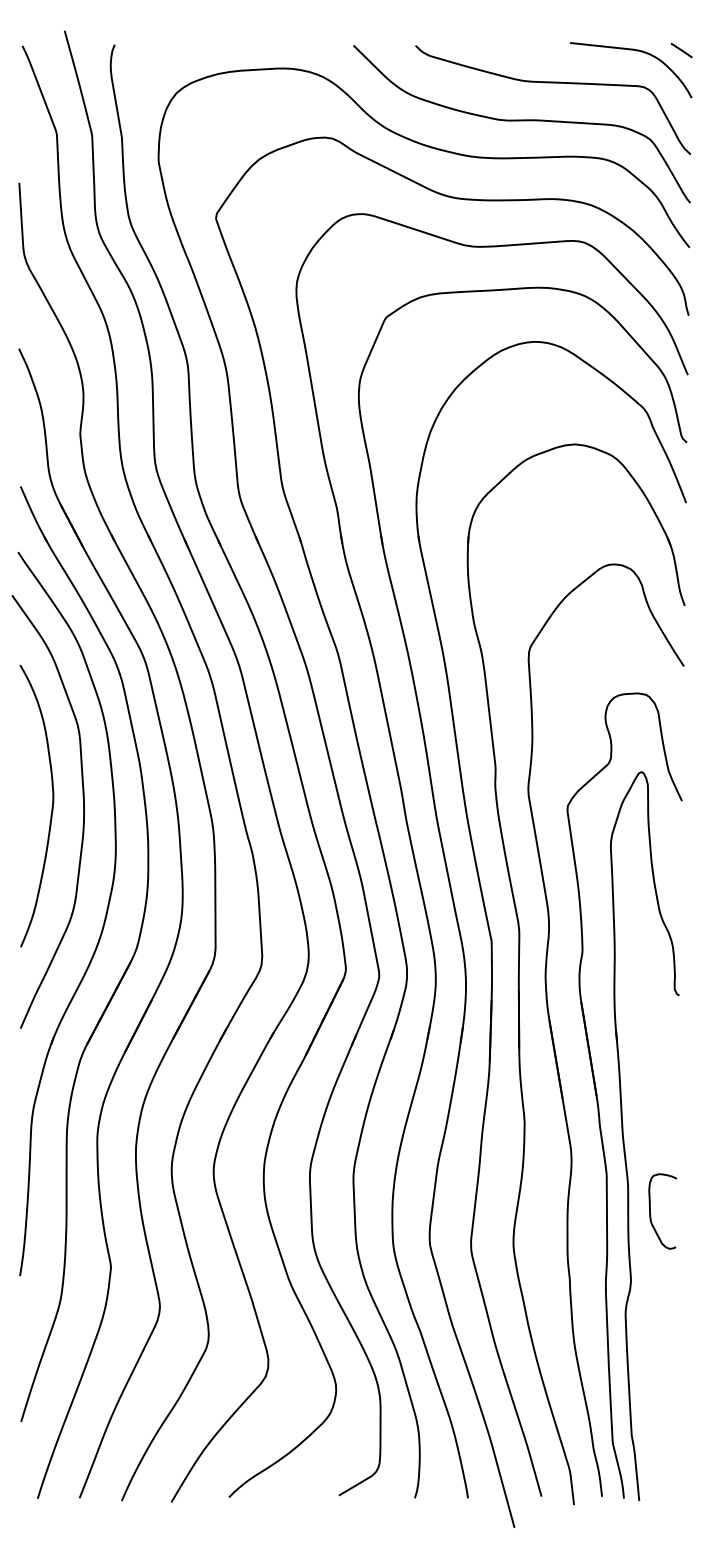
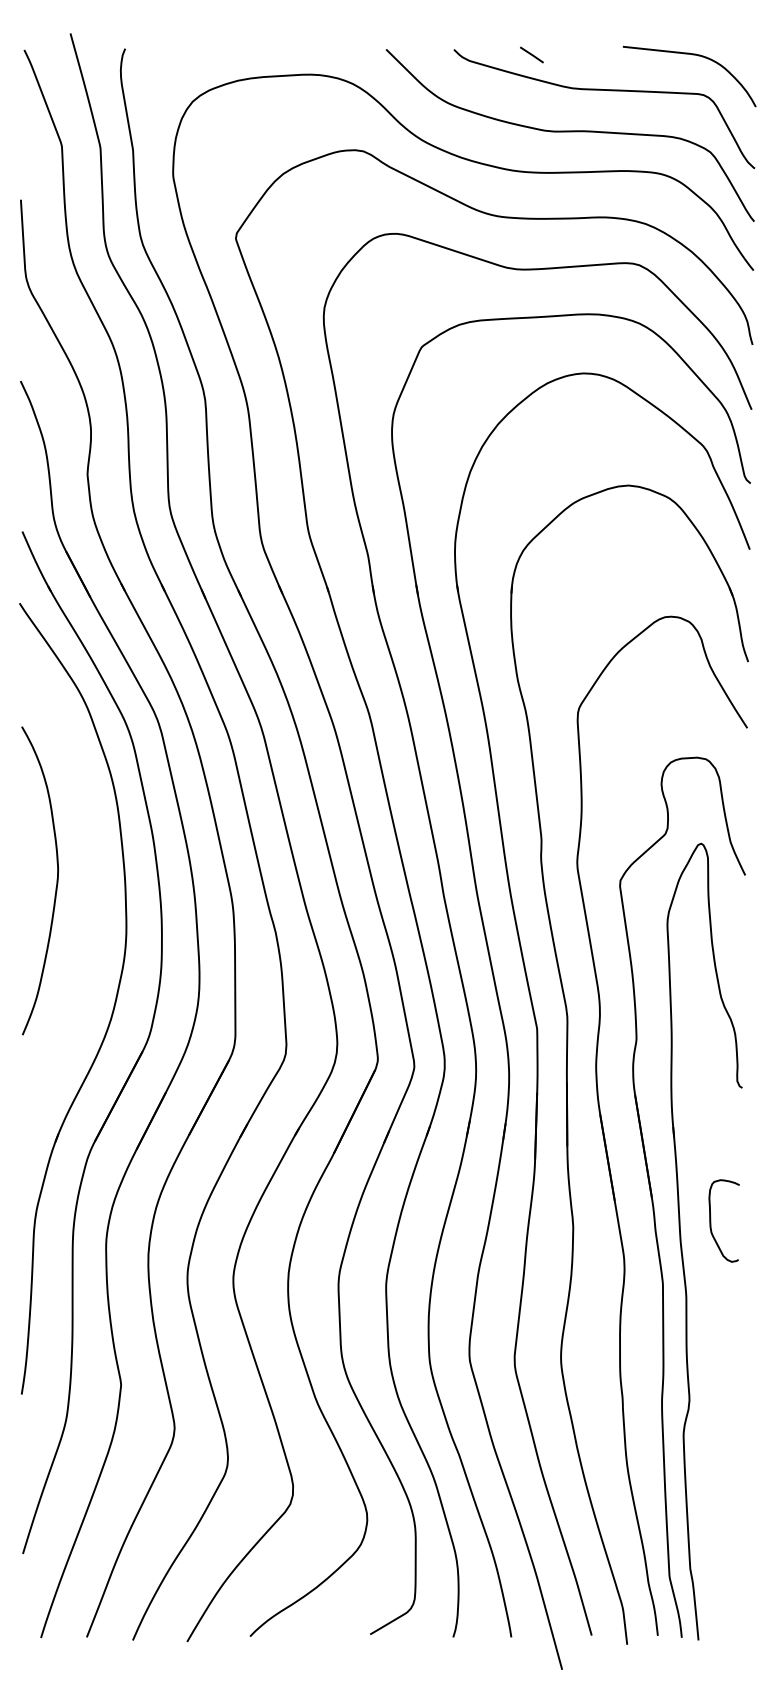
line: (681, 50) -> (531, 54), moved
curve: (82, 812) -> (90, 887), removed
curve: (651, 1211) -> (711, 1220), moved

